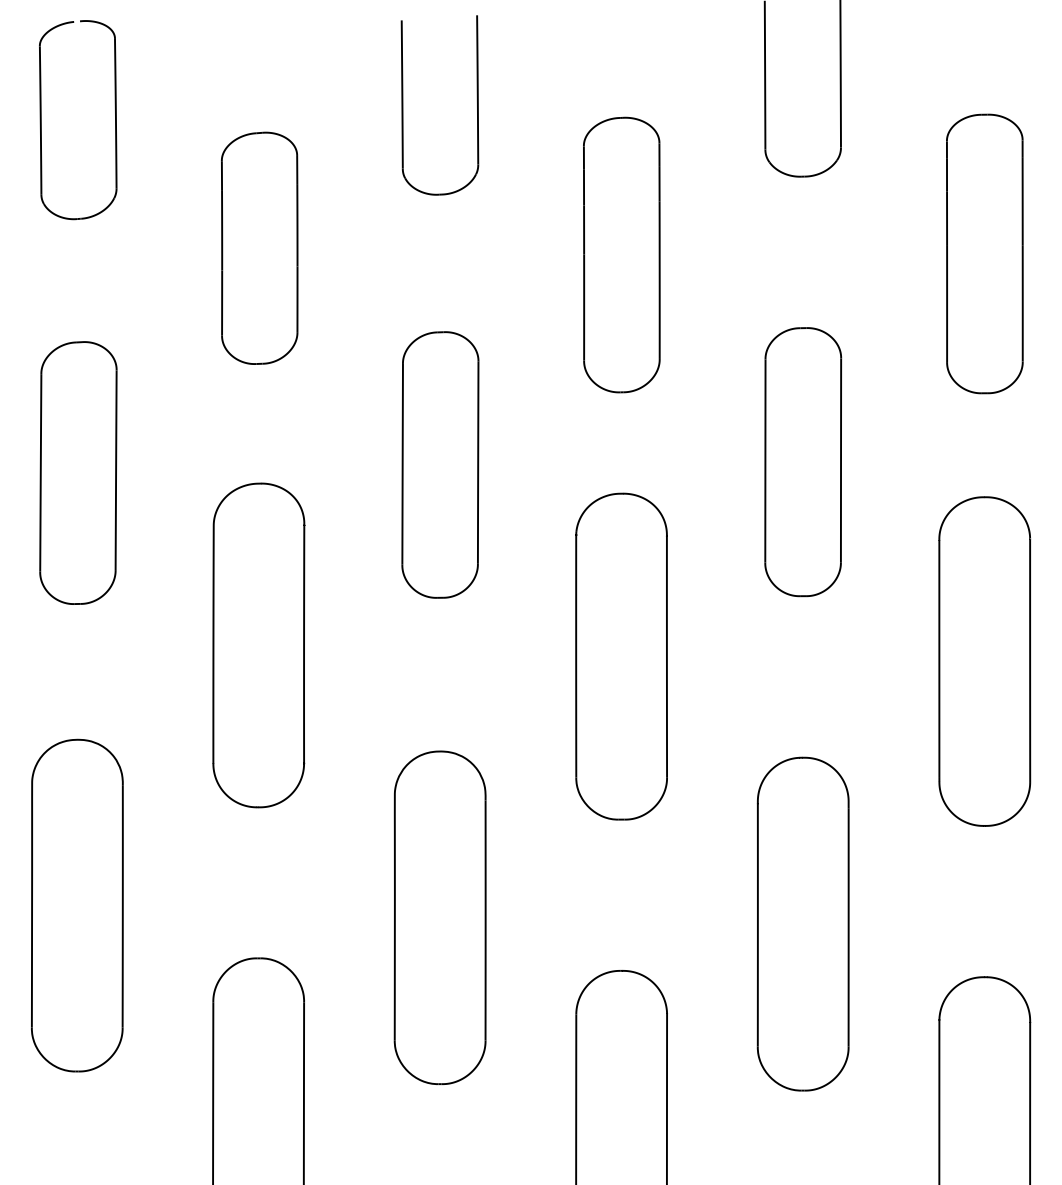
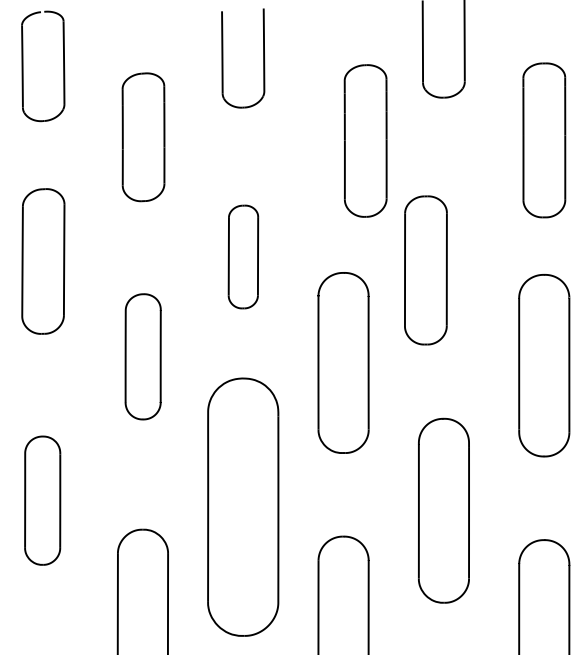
part: (621, 254) -> (365, 140), moved
part: (802, 462) -> (425, 270), moved
part: (440, 464) -> (243, 256), size x0.7
part: (259, 644) -> (143, 356), size x0.7
part: (76, 905) -> (42, 500), size x0.7
part: (440, 918) -> (243, 507), size x1.4

